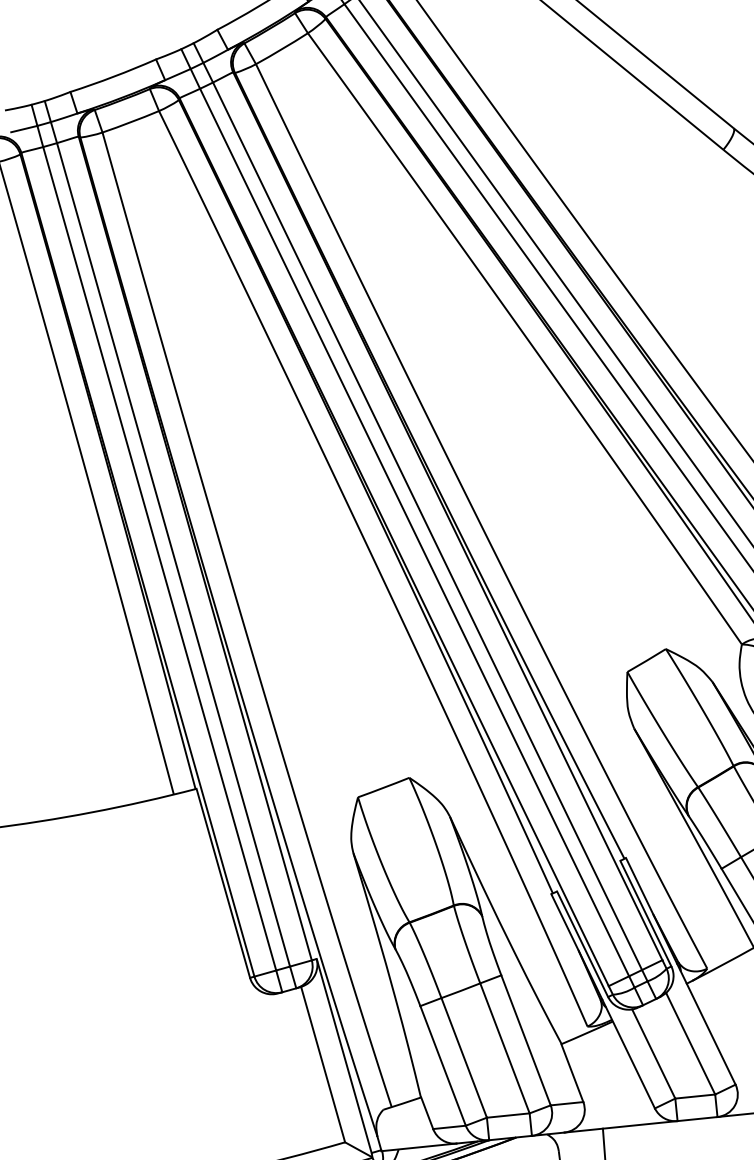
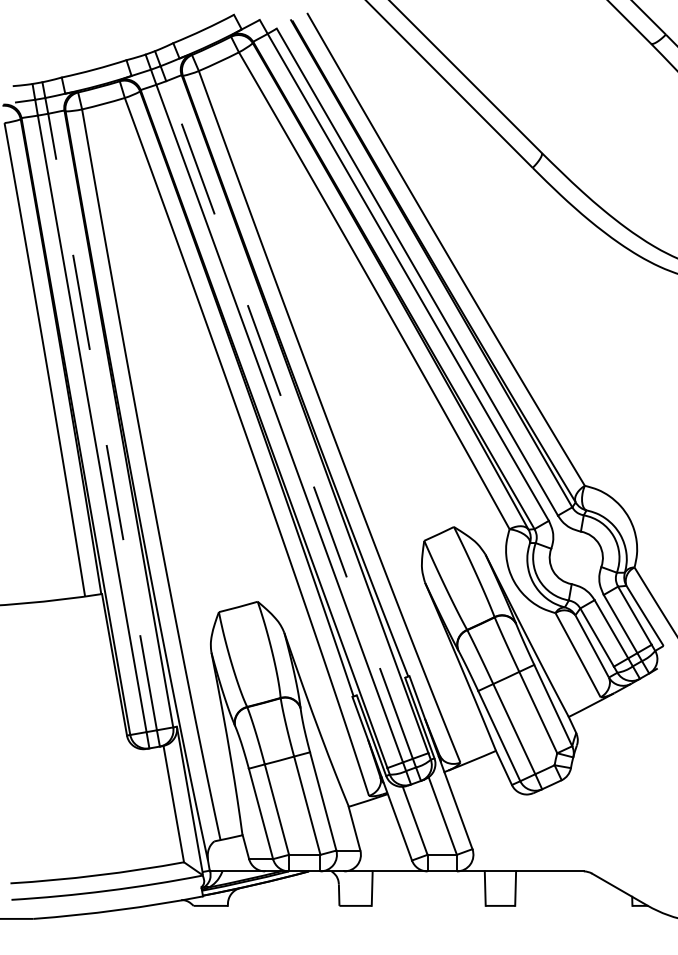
line: (427, 526) -> (289, 420), solid -> dashed
line: (173, 554) -> (102, 421), solid -> dashed

